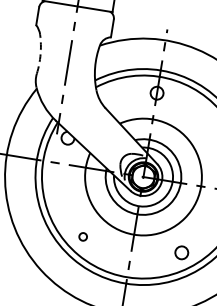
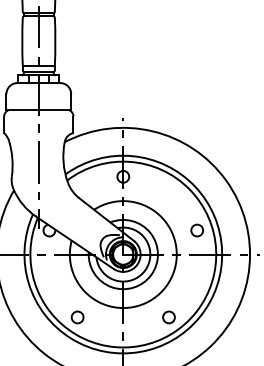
arc: (40, 54) -> (12, 158), dashed -> solid
circle: (83, 236) -> (77, 317), size x1.67

